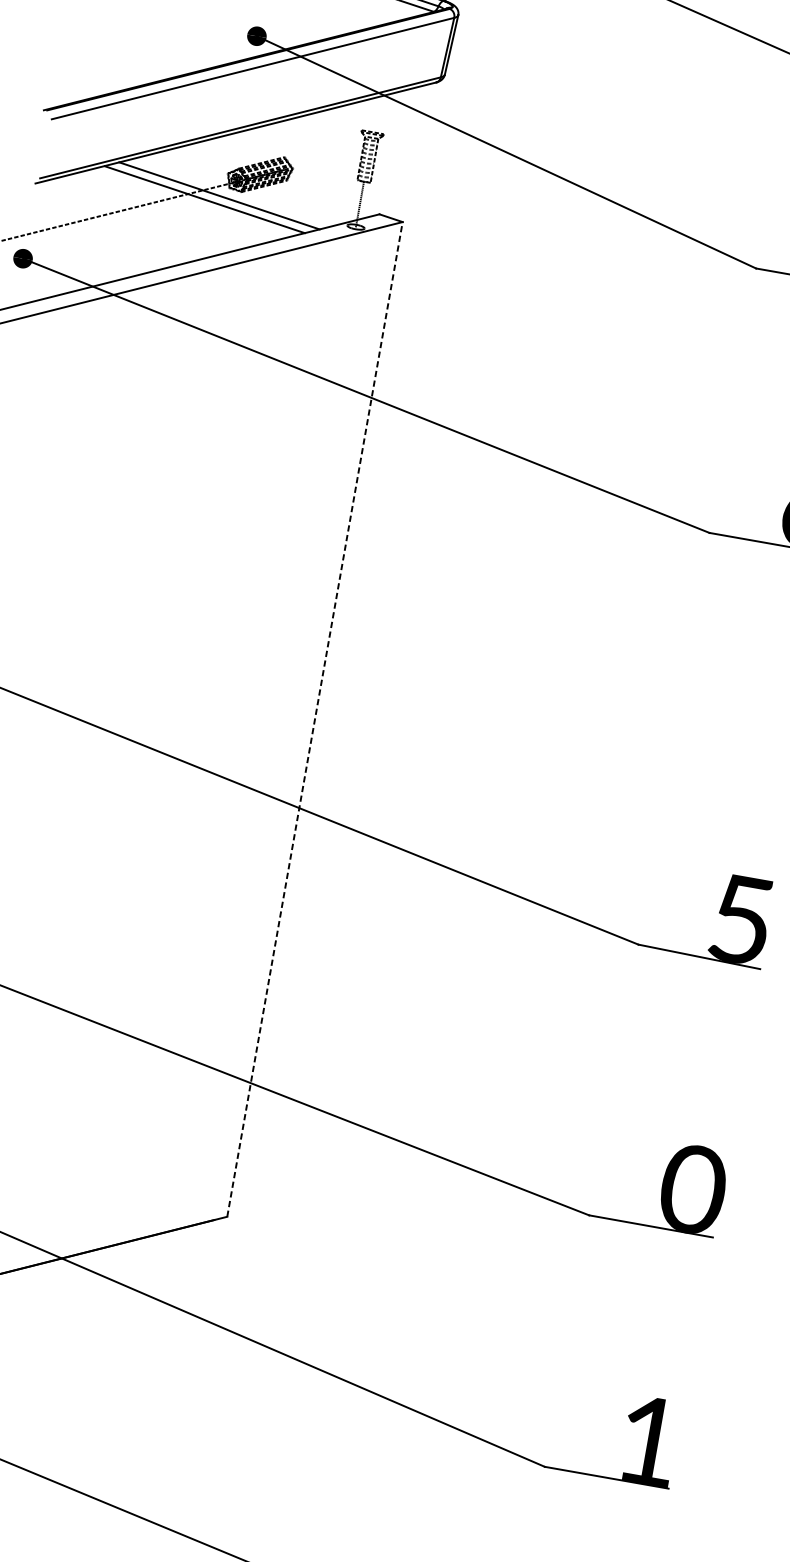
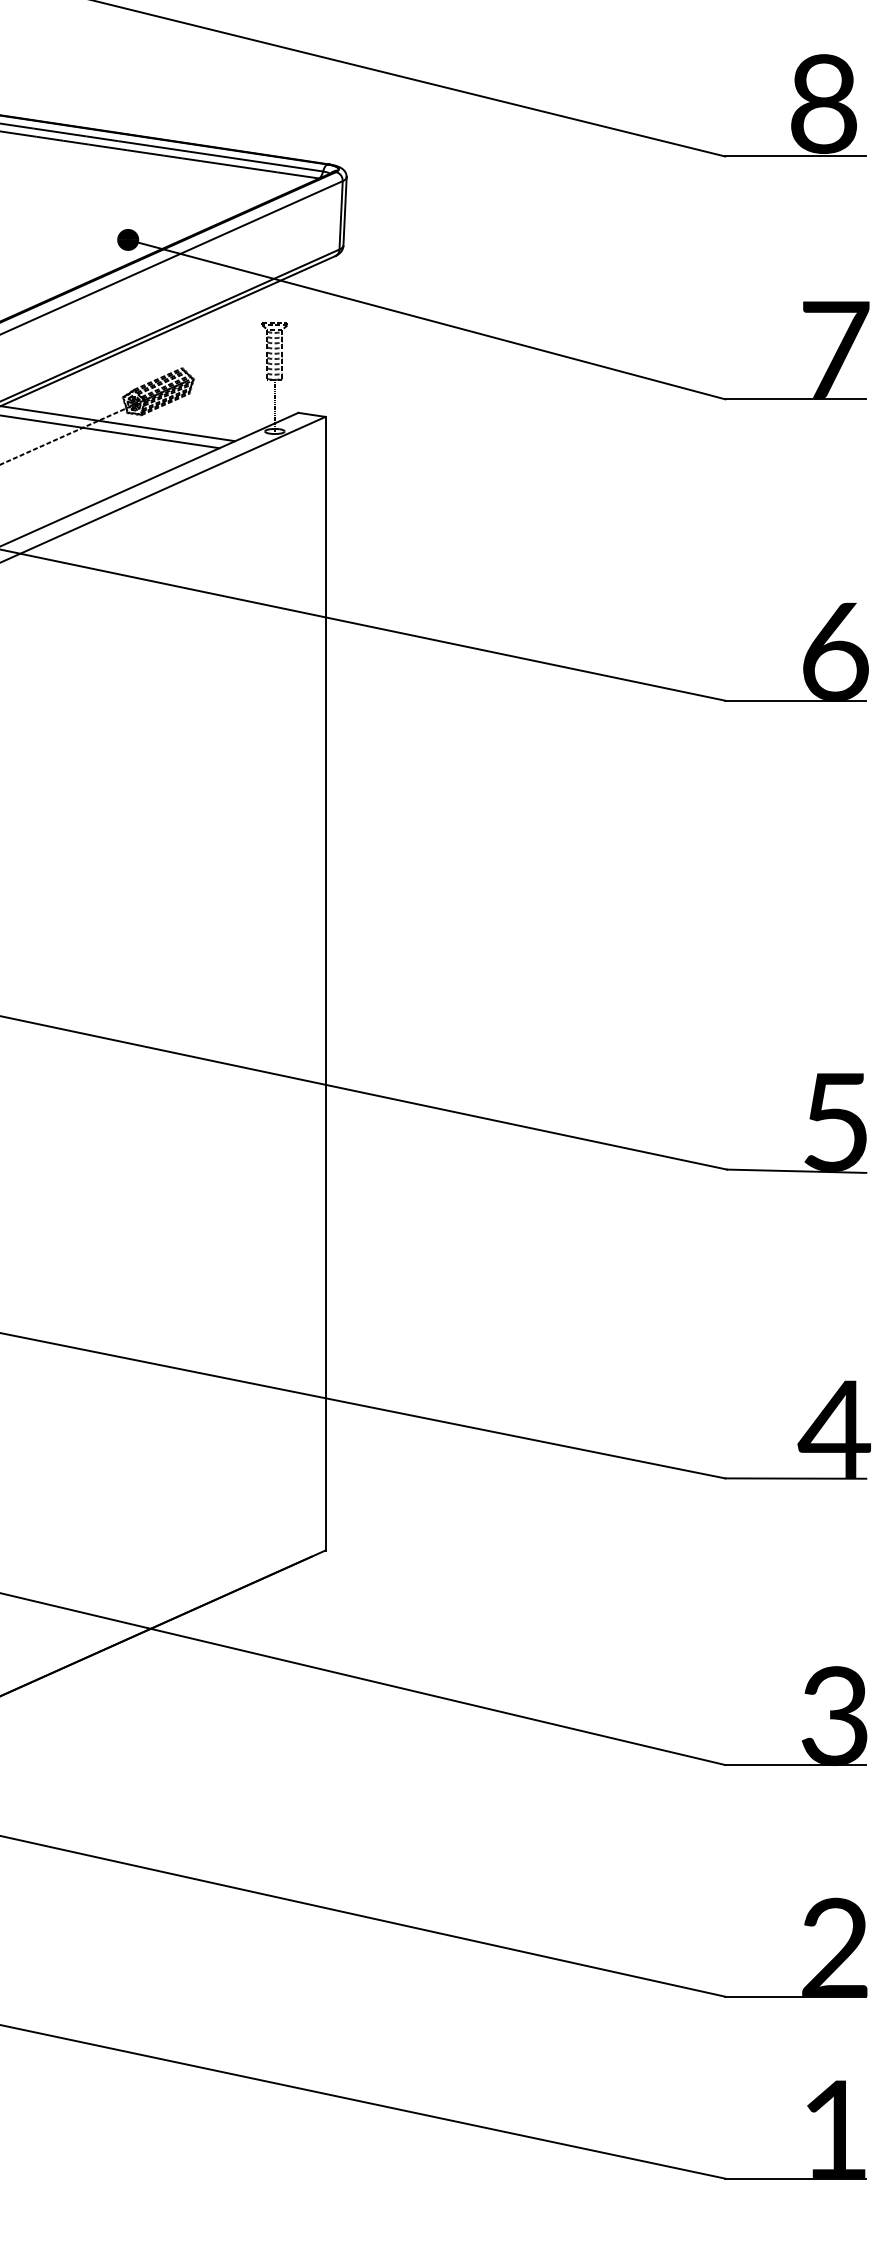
line: (315, 719) -> (325, 983), dashed -> solid
text: (691, 1189) -> (833, 1429), 0 -> 4
text: (648, 1441) -> (834, 1716), 1 -> 3

